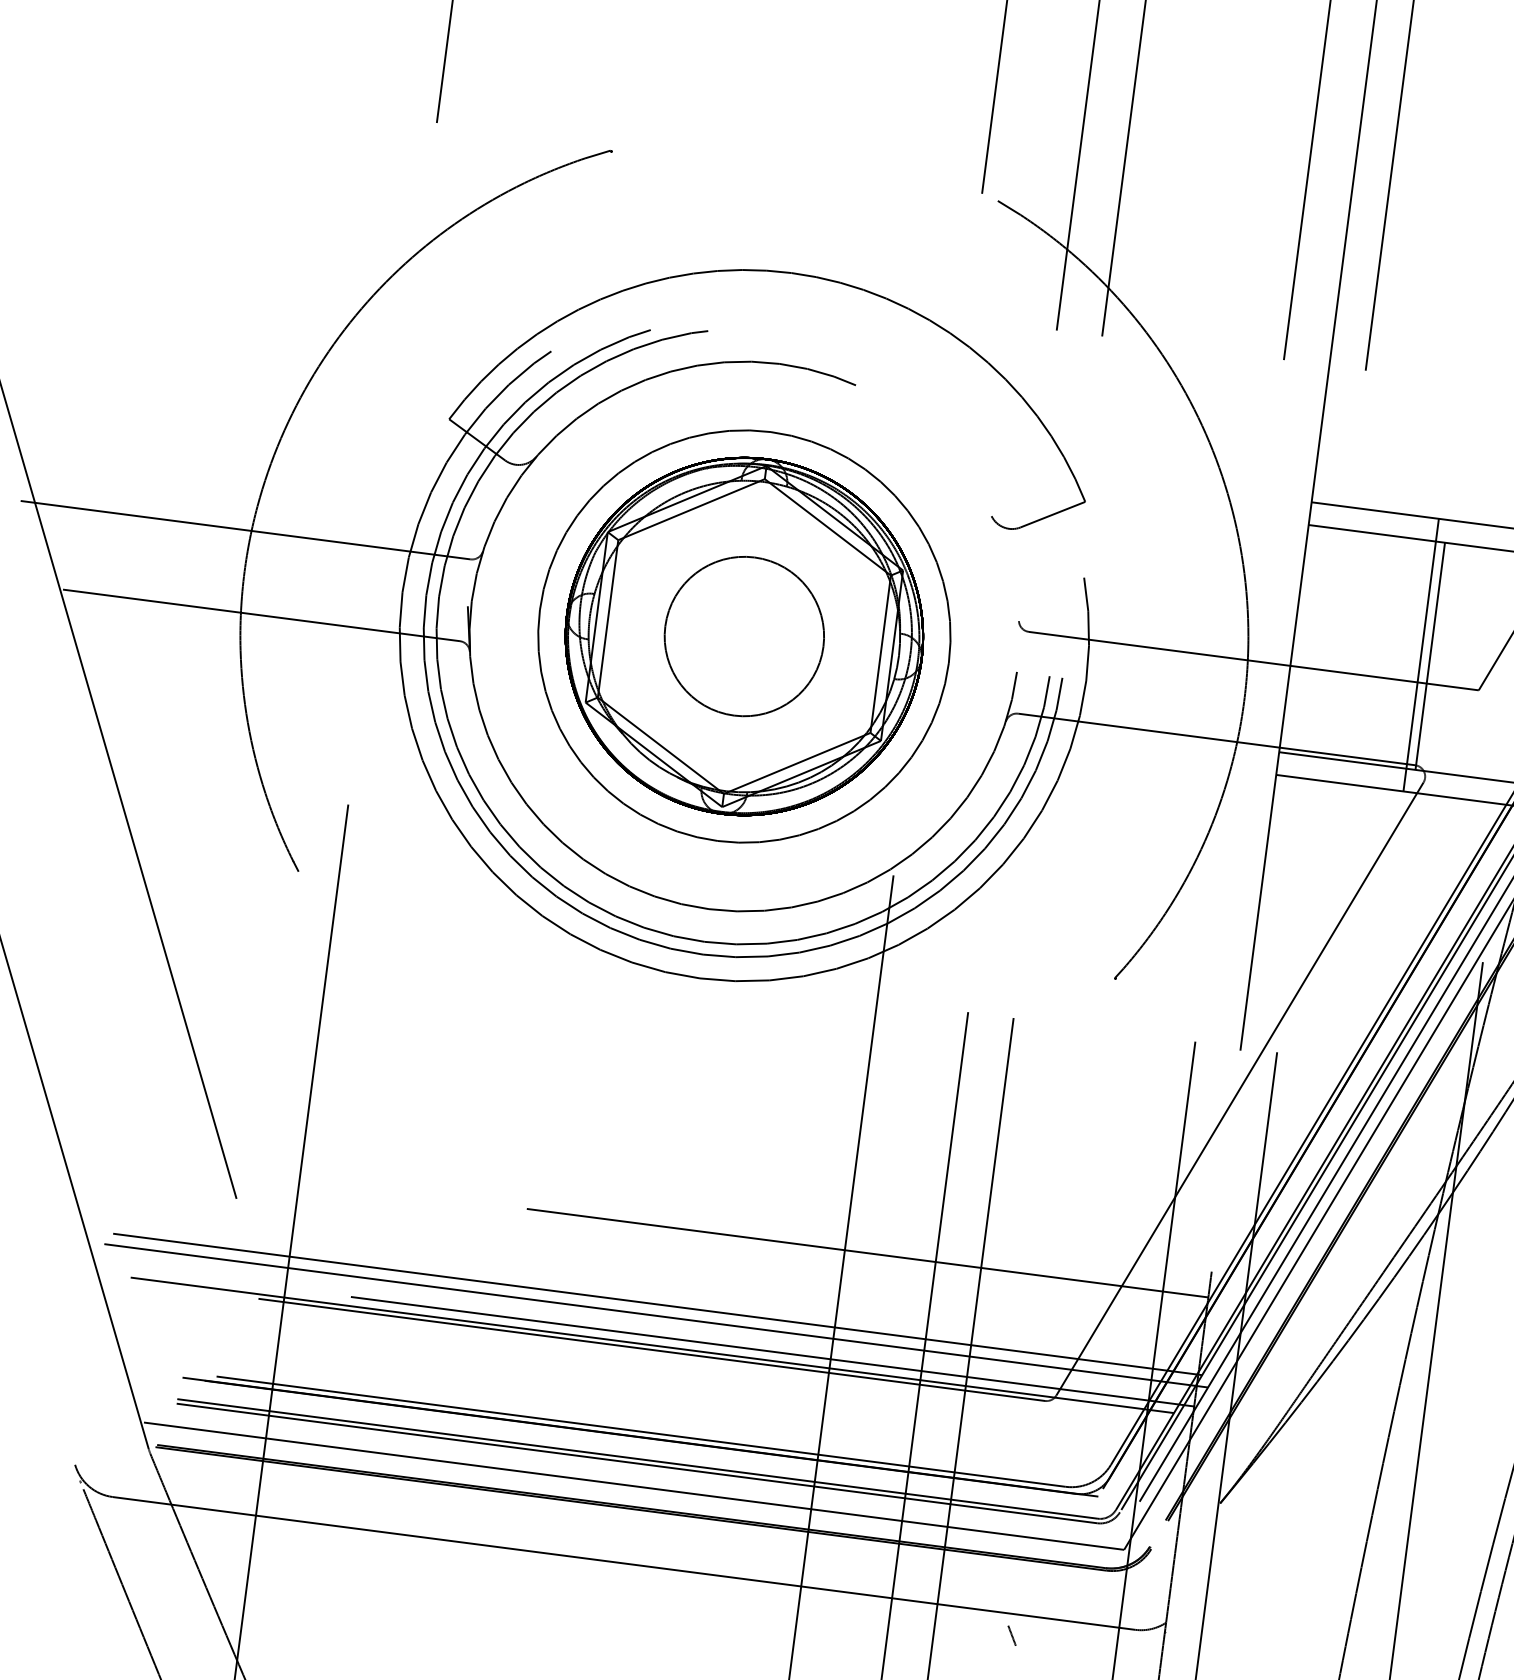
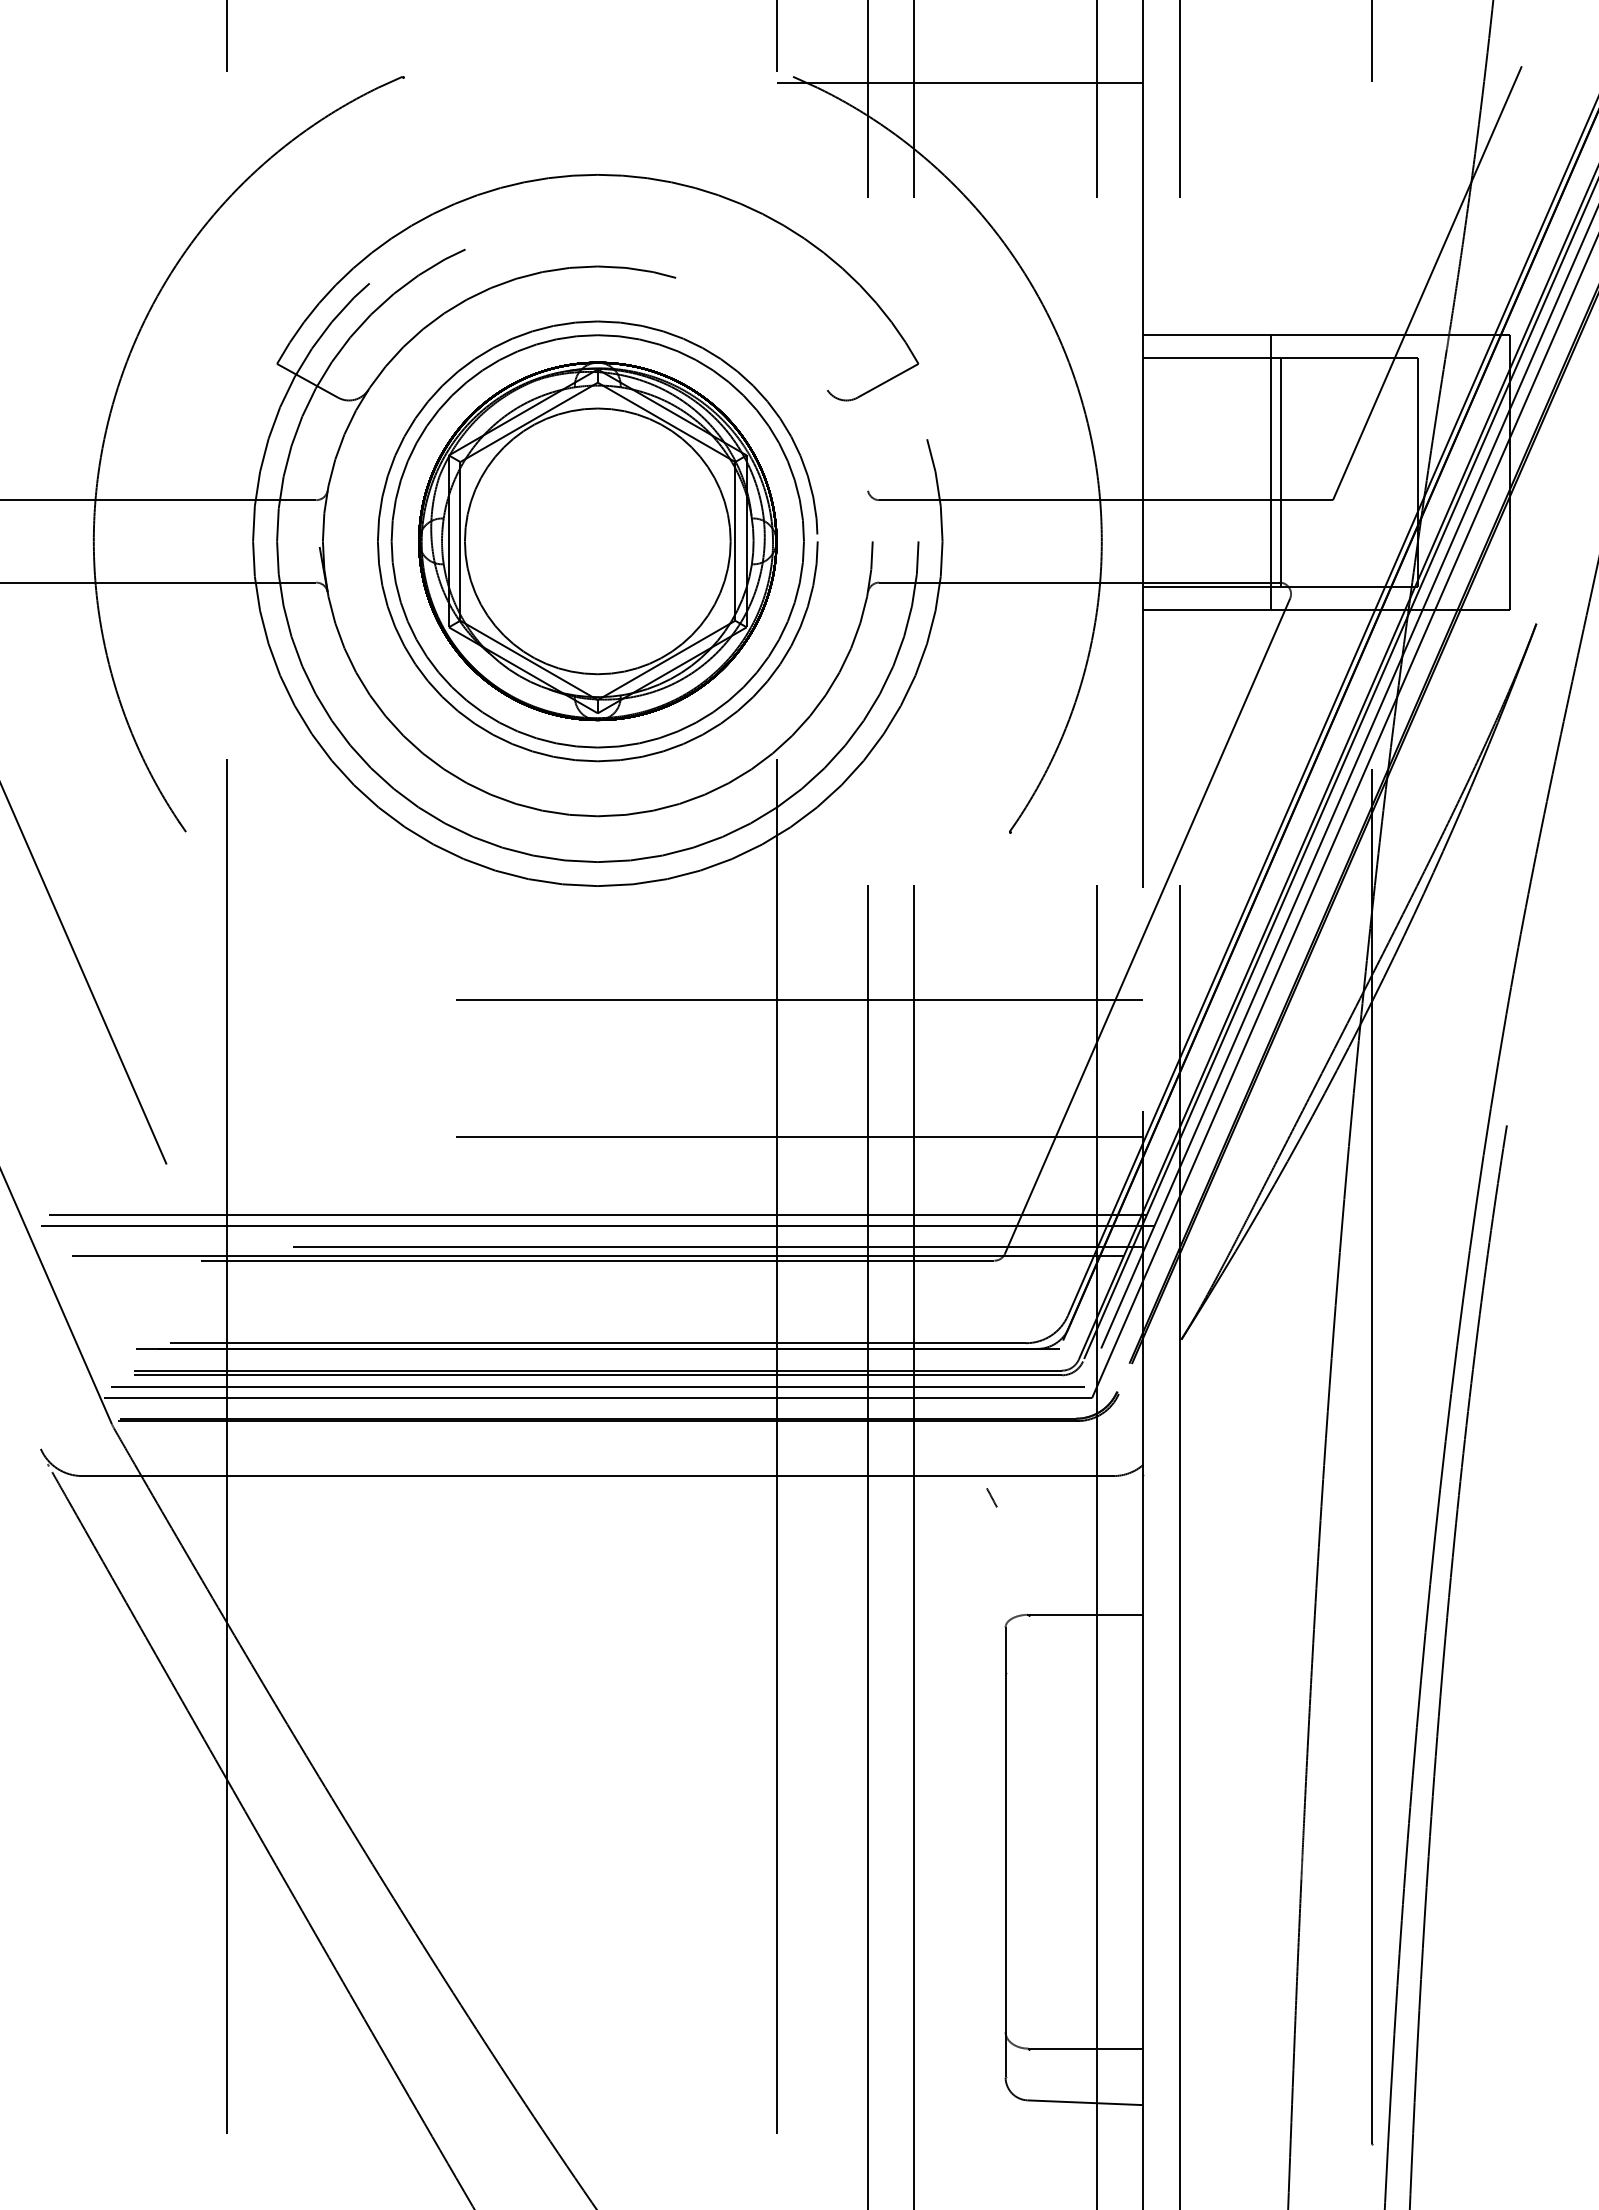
line: (1162, 229) -> (959, 83), added
circle: (744, 636) -> (597, 541), size x0.71
circle: (744, 636) -> (597, 541), size x1.67
line: (885, 1116) -> (799, 999), added
line: (635, 1474) -> (597, 1386), added

